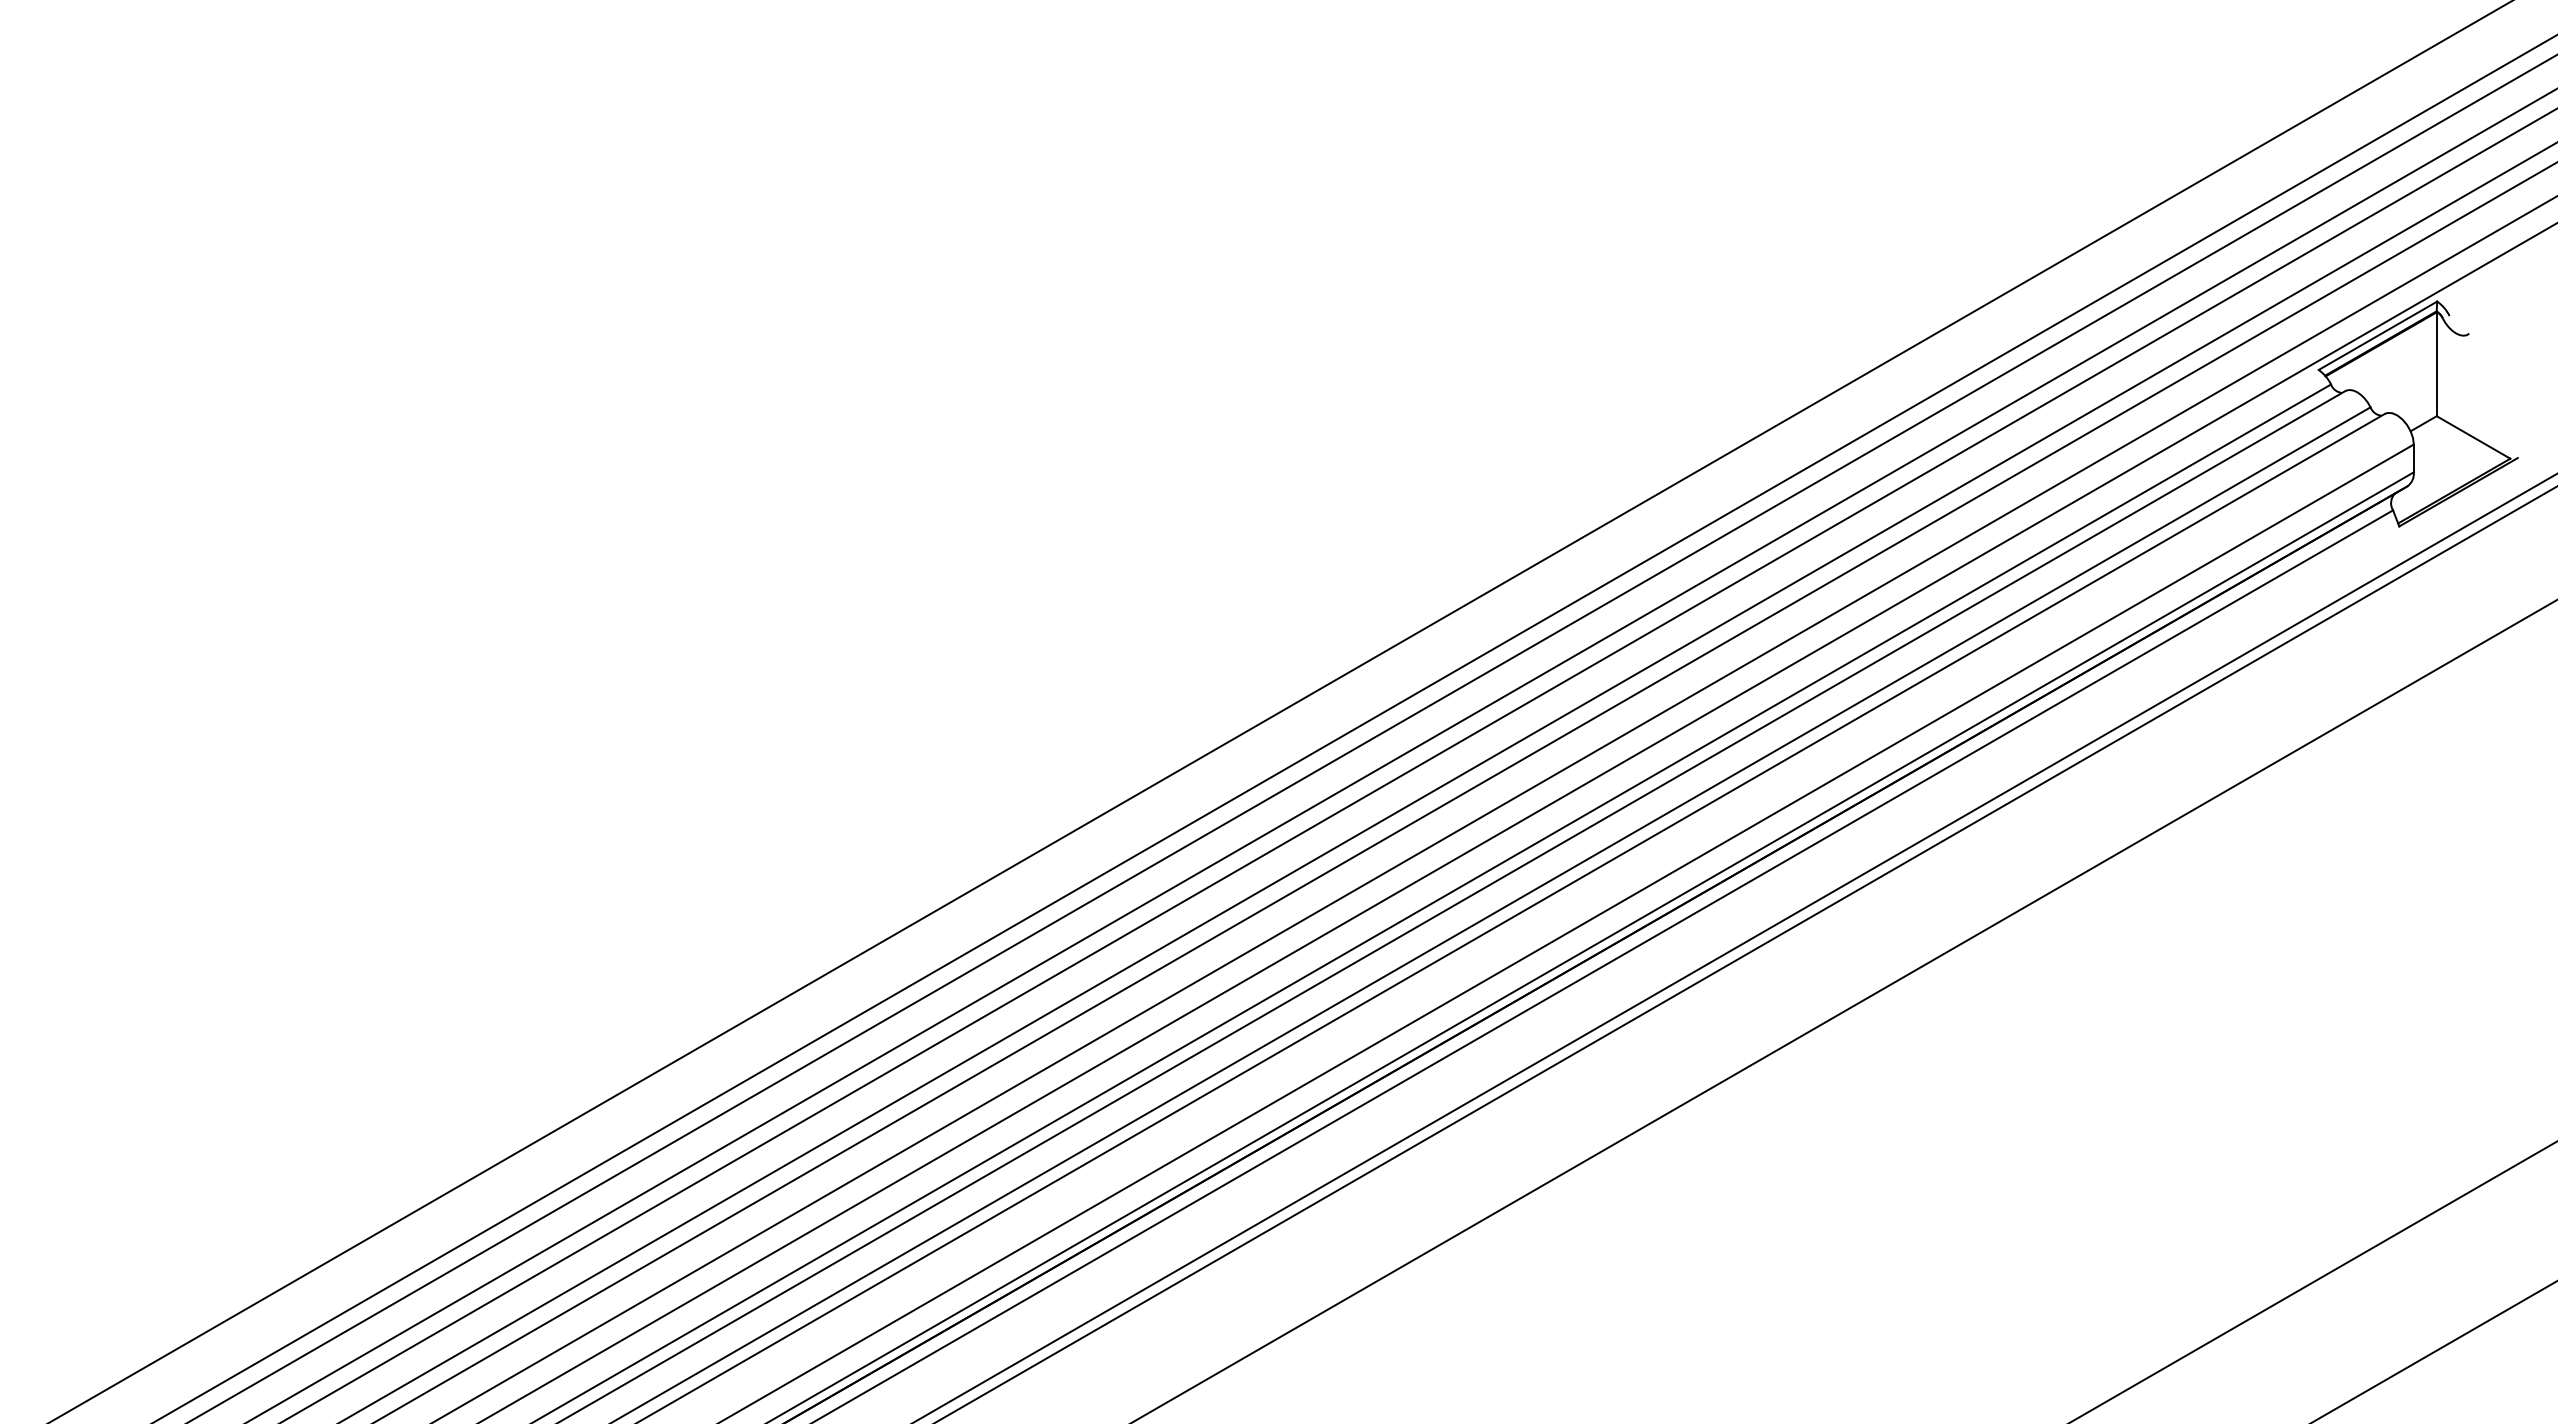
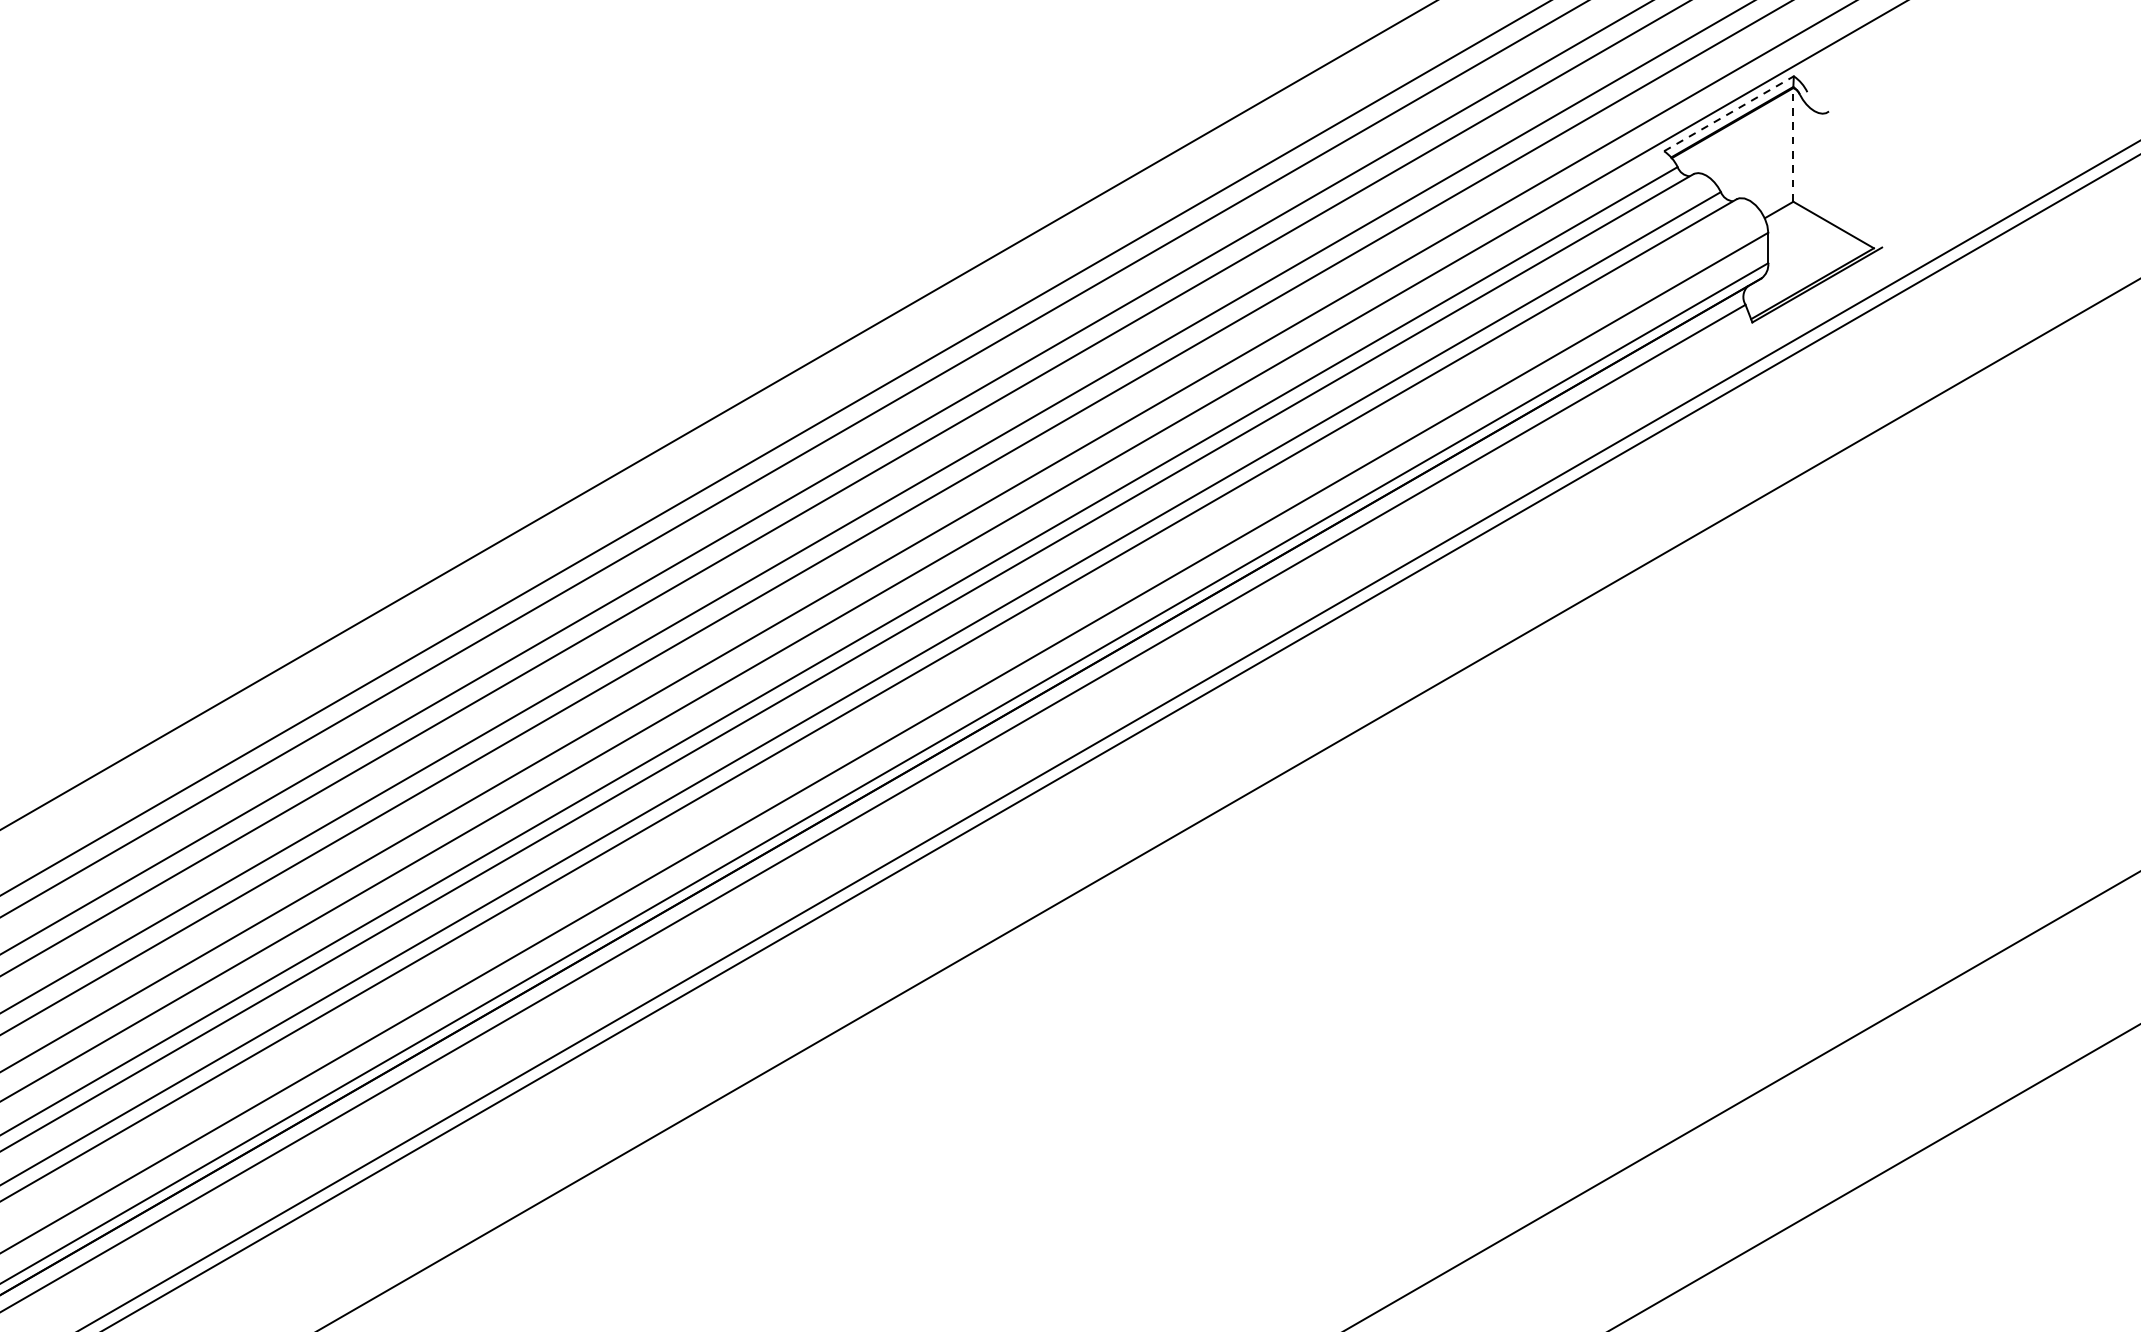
line: (2378, 335) -> (1729, 113), solid -> dashed
line: (2436, 364) -> (1793, 145), solid -> dashed

